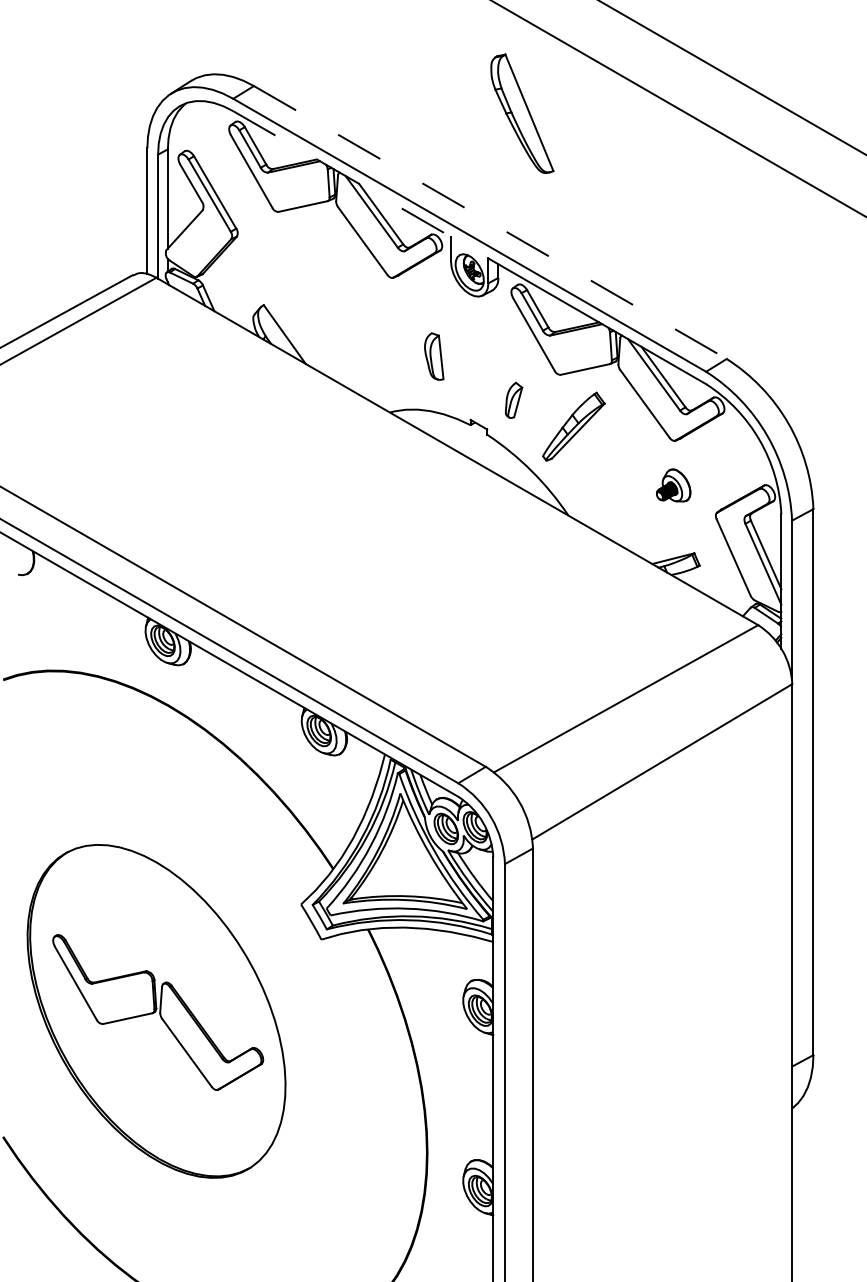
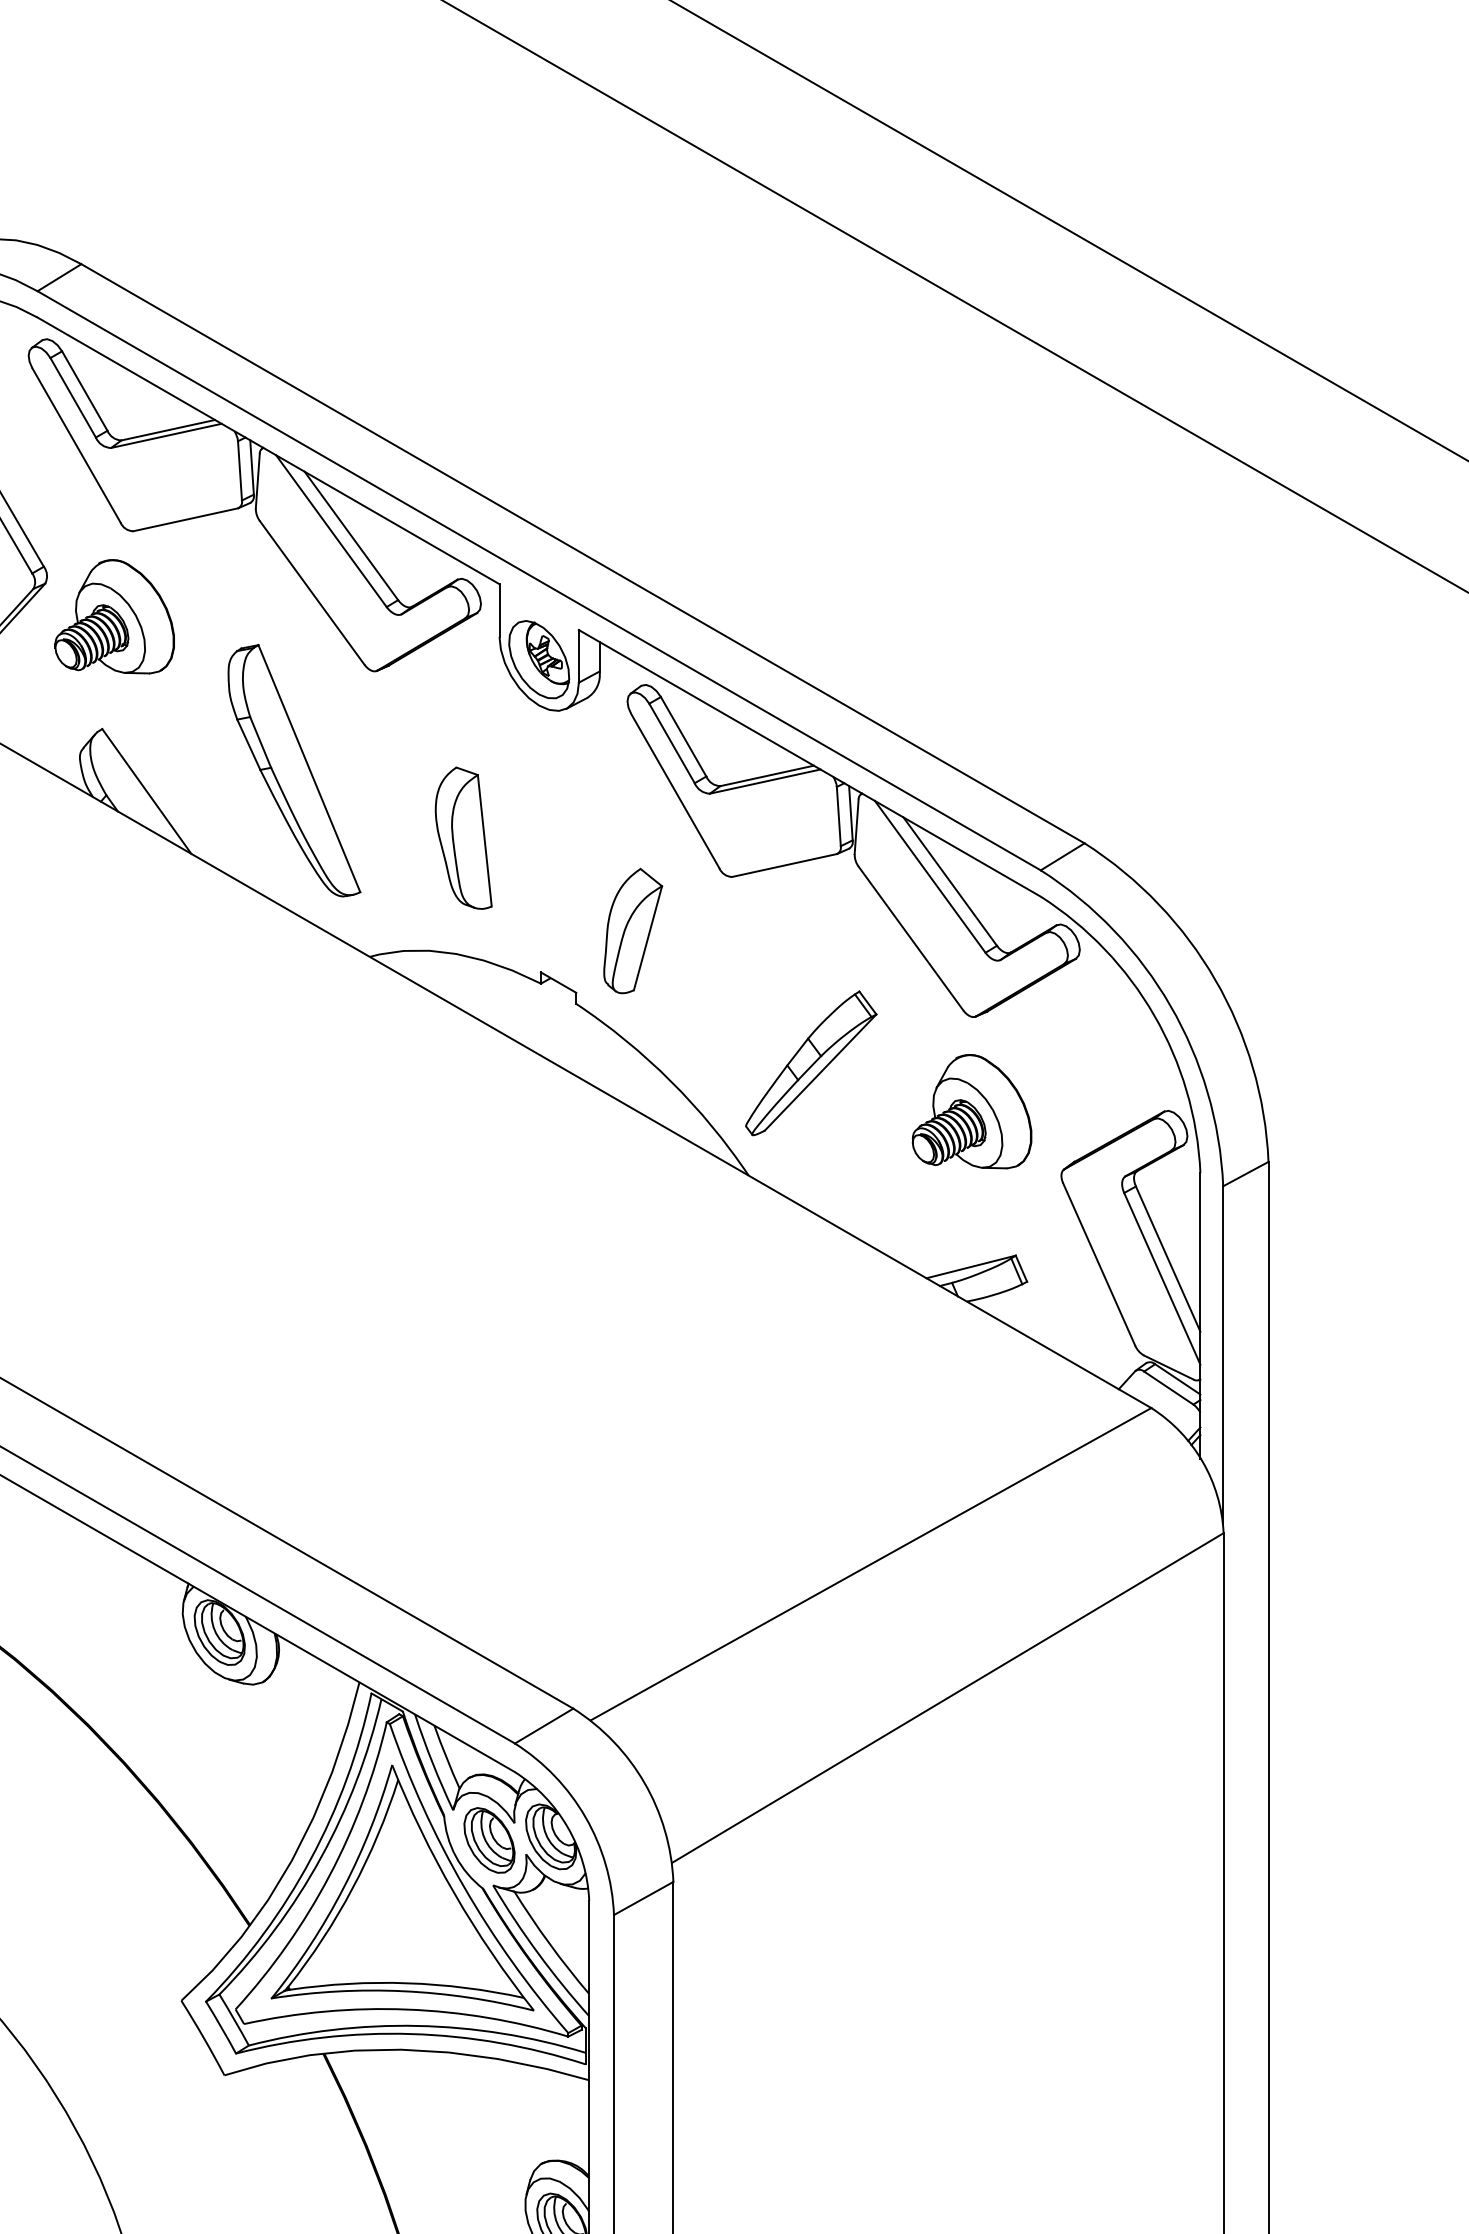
part: (522, 113) -> (294, 770), moved
line: (342, 174) -> (269, 451), dashed -> solid
line: (490, 222) -> (583, 553), dashed -> solid
part: (269, 251) -> (114, 615), added
part: (434, 356) -> (464, 837), size x1.43
part: (513, 400) -> (632, 931), size x1.67
part: (573, 426) -> (810, 1062), moved
part: (673, 485) -> (971, 1111), size x1.67

